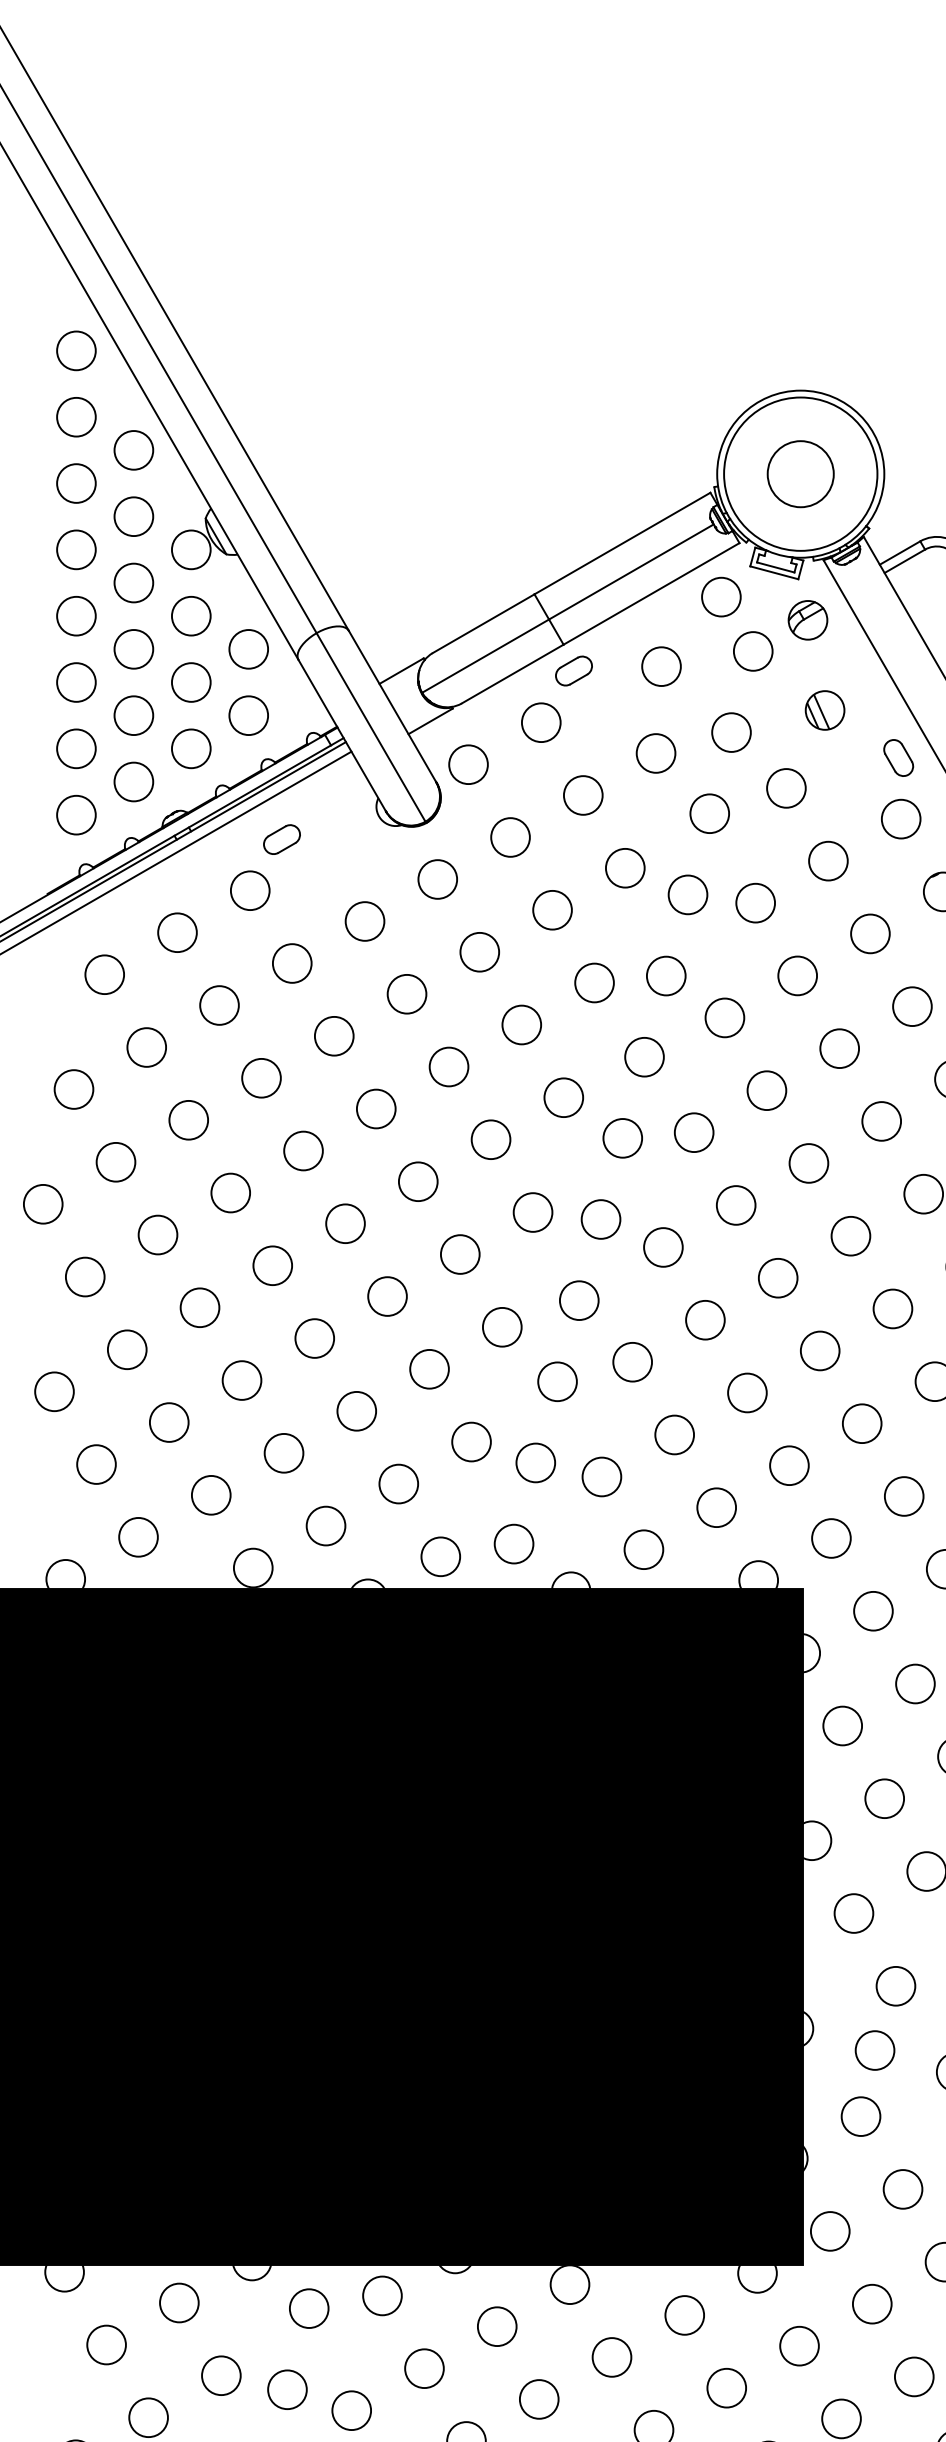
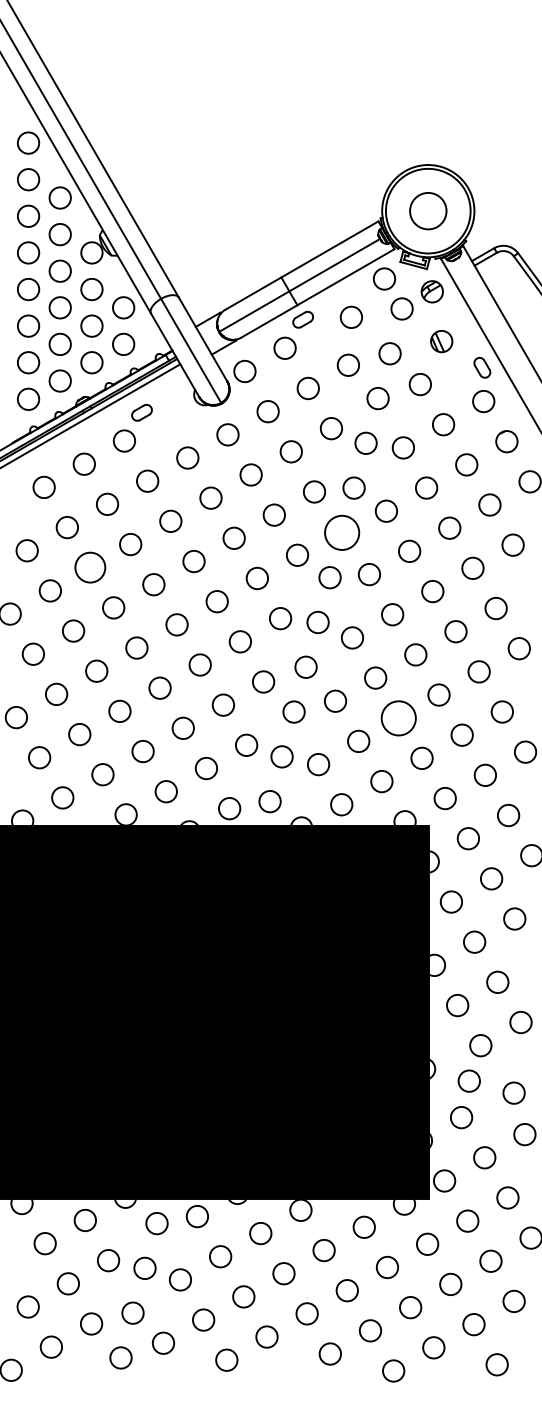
circle: (643, 1056) -> (341, 532), size x1.6
circle: (188, 1119) -> (90, 567), size x1.4
circle: (746, 1391) -> (398, 717), size x1.6

